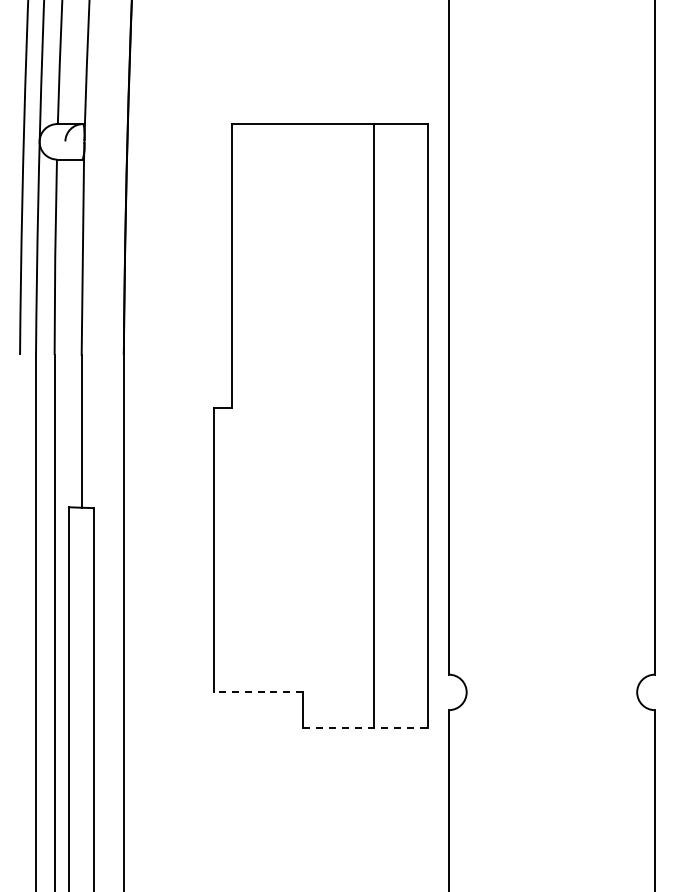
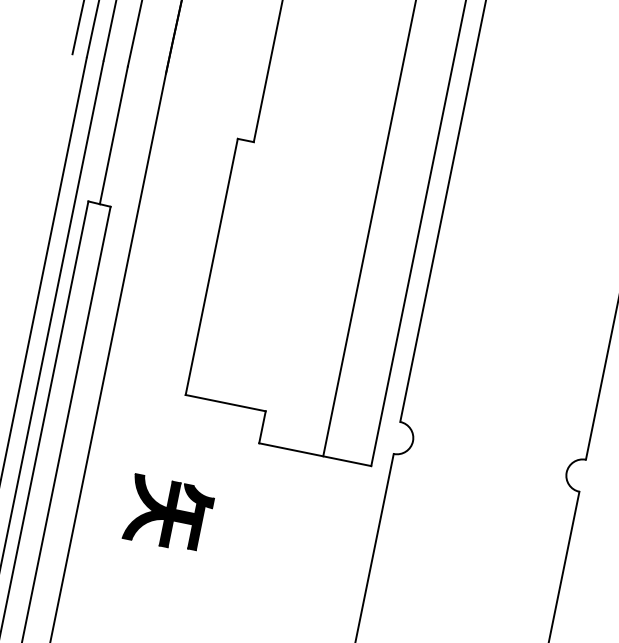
line: (258, 692) -> (225, 403), dashed -> solid
line: (365, 727) -> (315, 454), dashed -> solid
part: (222, 822) -> (169, 513), added

